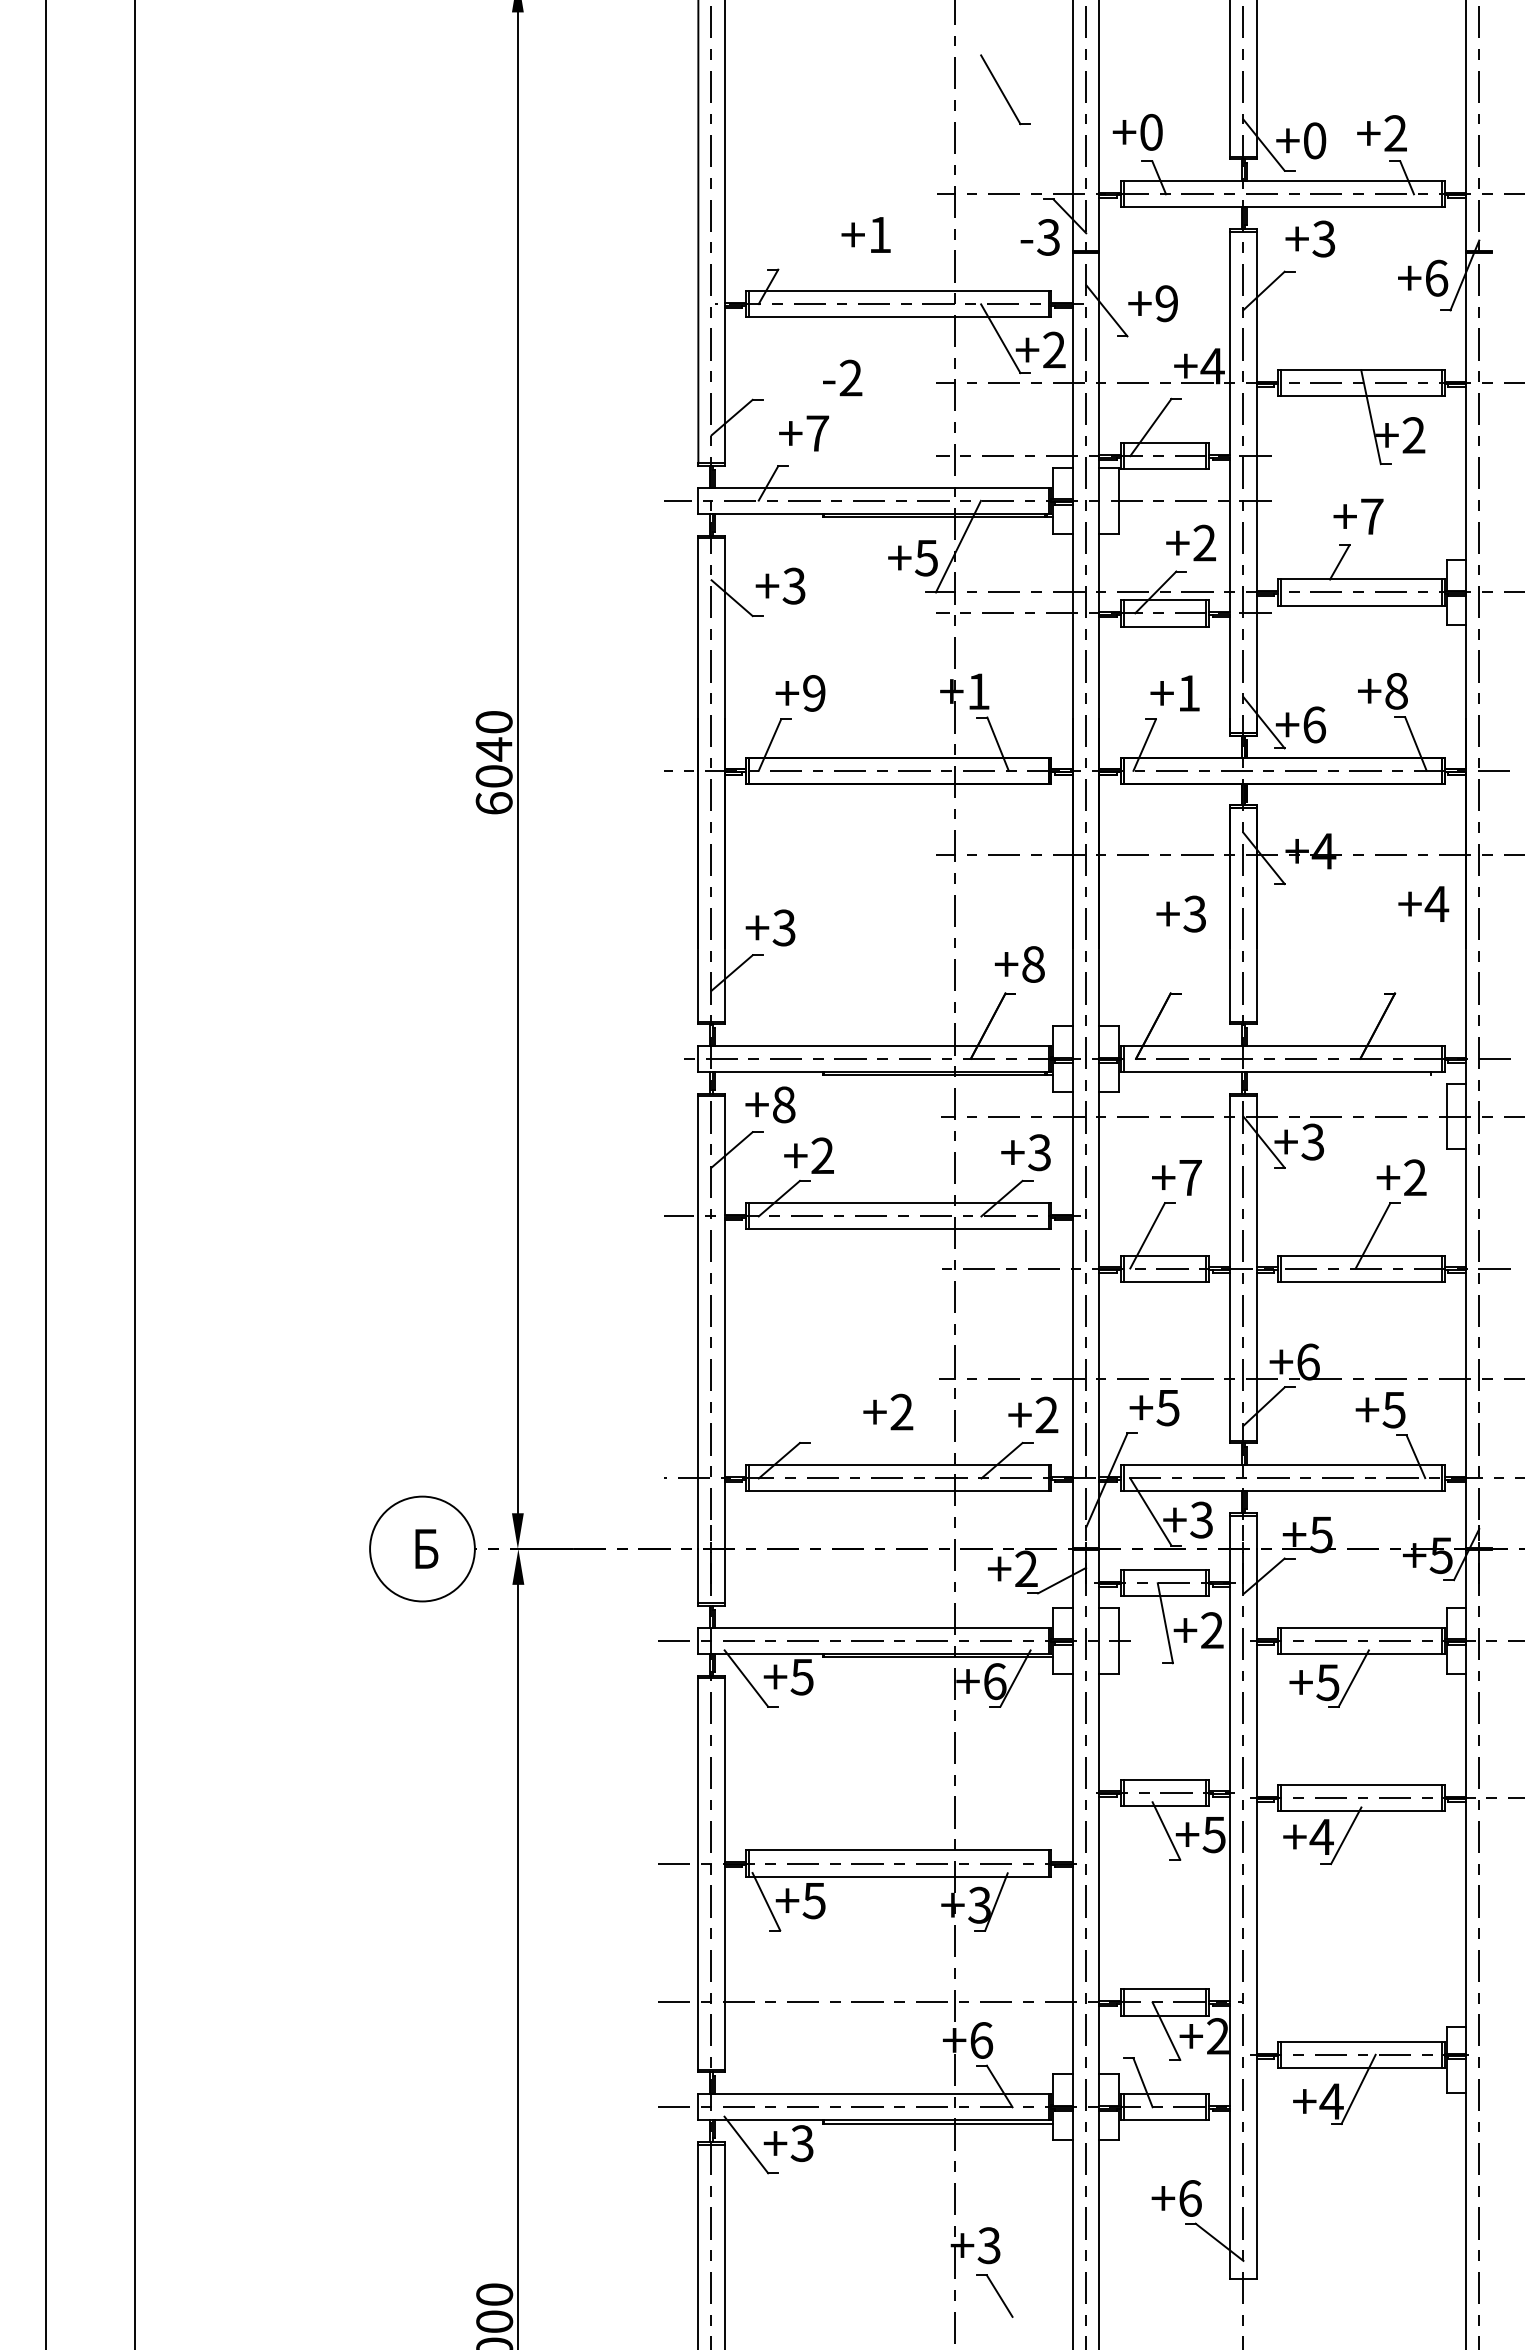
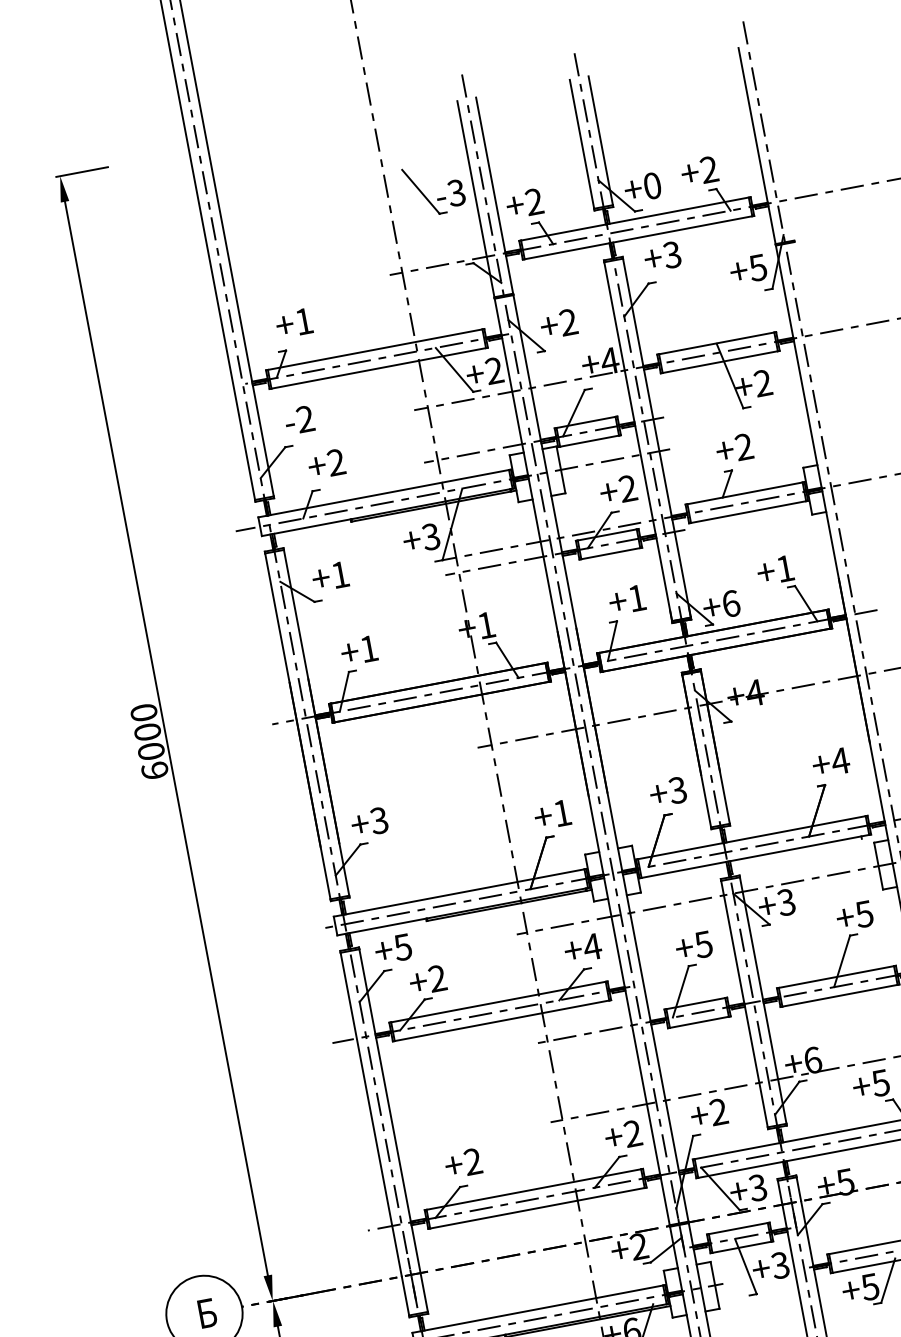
text: (1151, 132) -> (534, 202), +0 -> +2
text: (865, 234) -> (293, 323), moved
text: (1039, 237) -> (450, 194), moved
text: (1436, 277) -> (757, 267), +6 -> +5
text: (1166, 303) -> (568, 322), +9 -> +2
text: (842, 377) -> (299, 419), moved
text: (817, 433) -> (336, 462), +7 -> +2
text: (1372, 516) -> (744, 446), +7 -> +2
text: (926, 557) -> (431, 536), +5 -> +3
text: (793, 585) -> (339, 574), +3 -> +1
text: (1396, 691) -> (785, 568), +8 -> +1
text: (814, 693) -> (369, 648), +9 -> +1
text: (493, 749) -> (147, 732), 6040 -> 6000
text: (1423, 903) -> (830, 762), moved
text: (1180, 913) -> (667, 791), moved
text: (1033, 964) -> (562, 813), +8 -> +1
text: (783, 1104) -> (402, 947), +8 -> +5
text: (1039, 1152) -> (592, 946), +3 -> +4
text: (1414, 1177) -> (863, 914), +2 -> +5
text: (1189, 1178) -> (703, 945), +7 -> +5
text: (1167, 1407) -> (718, 1111), +5 -> +2
text: (888, 1411) -> (463, 1163), moved
text: (1211, 1631) -> (780, 1266), +2 -> +3

